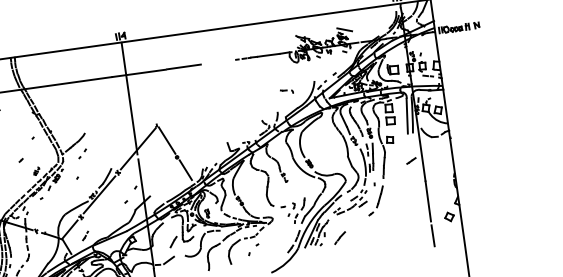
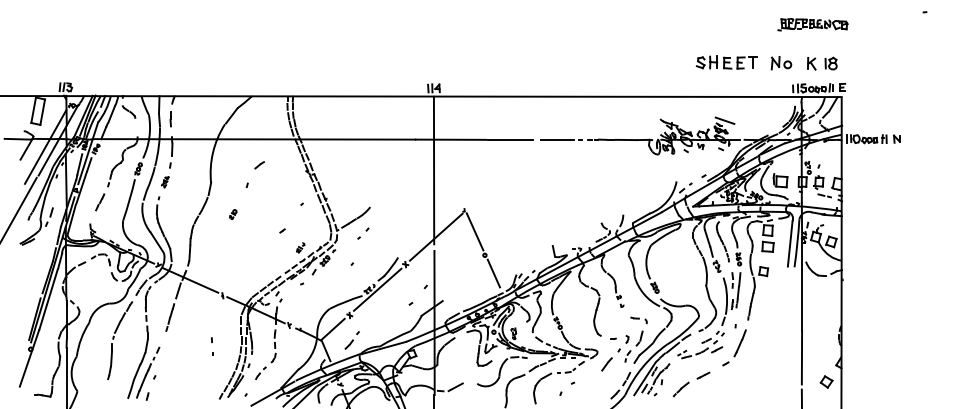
line: (219, 61) -> (557, 139), added
part: (286, 91) -> (638, 320), moved
line: (411, 160) -> (703, 375), moved
part: (85, 236) -> (351, 340), size x1.67
line: (173, 242) -> (606, 364), moved

